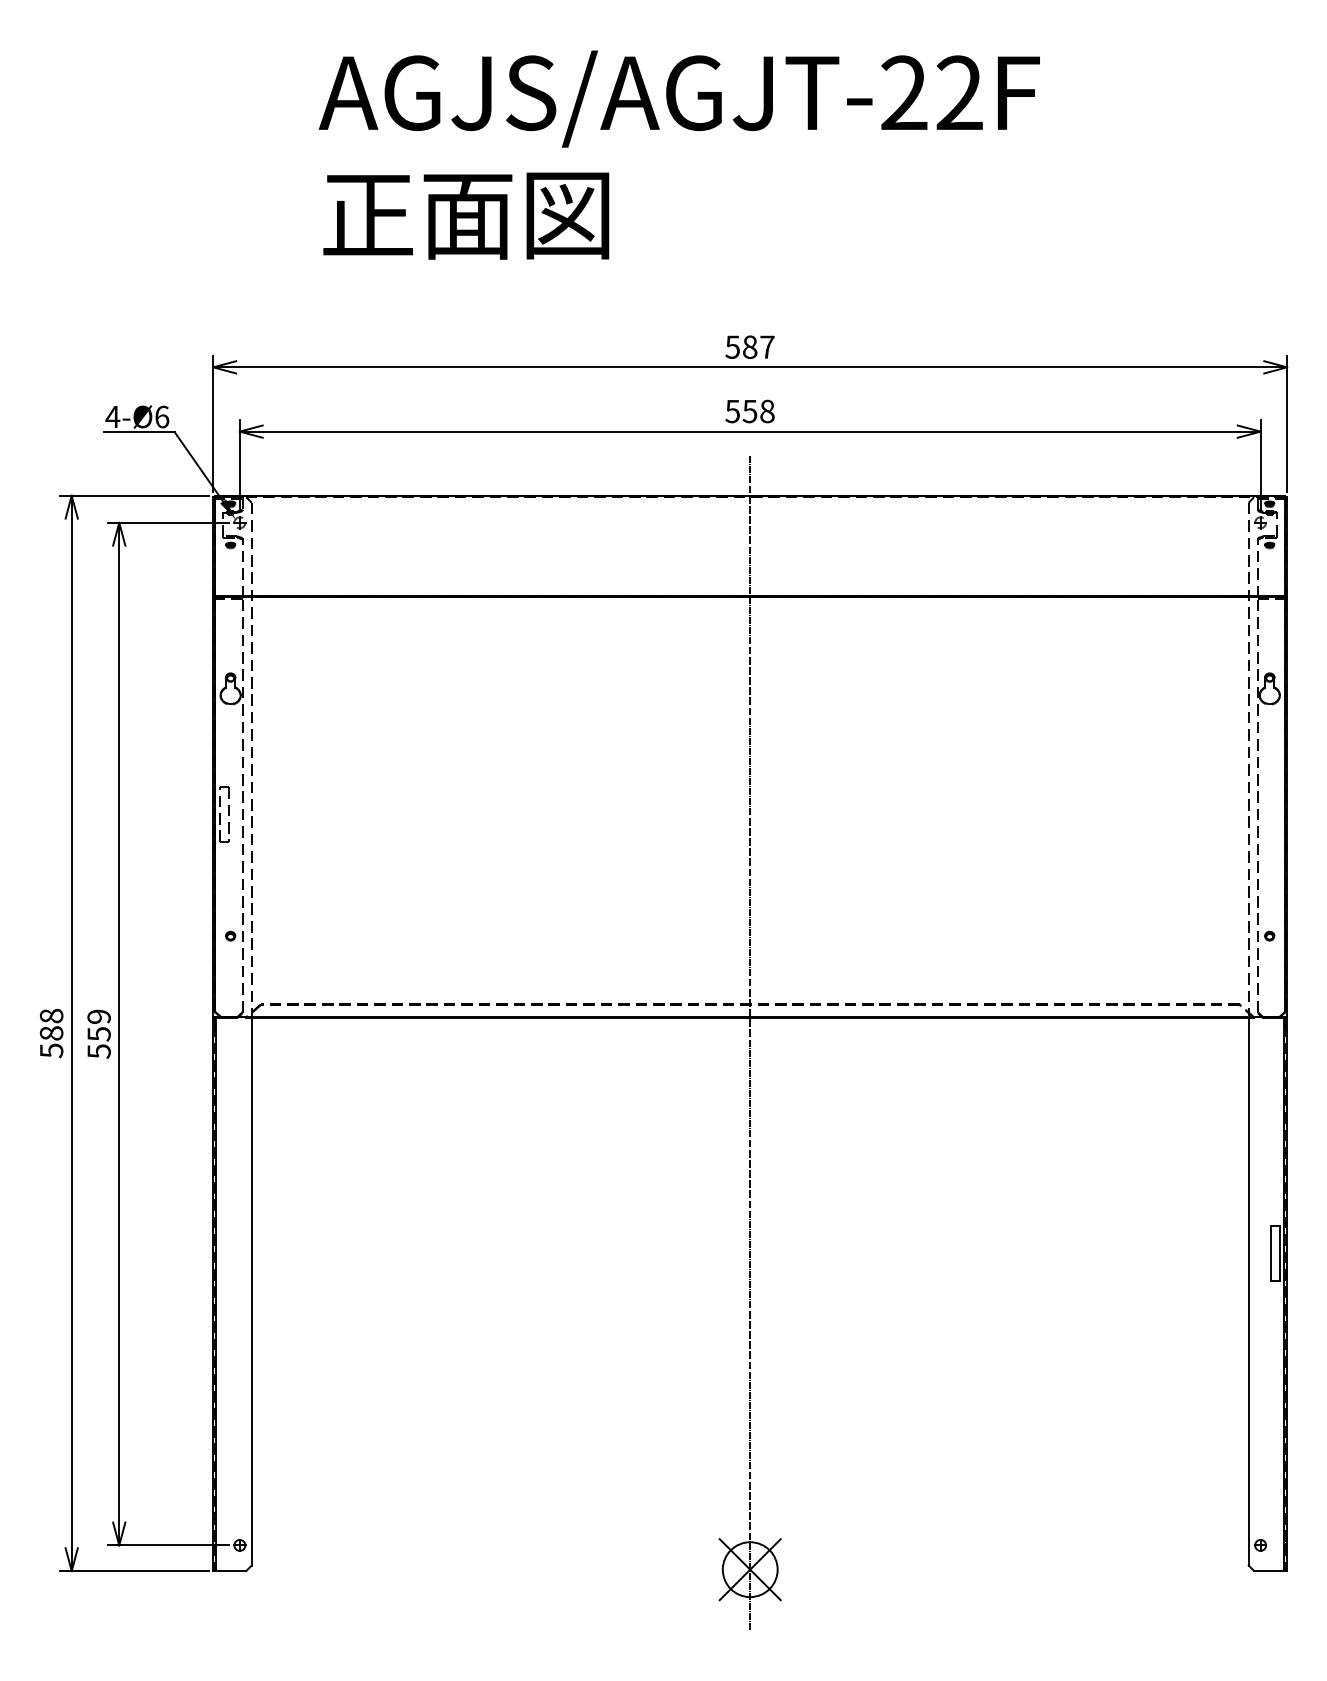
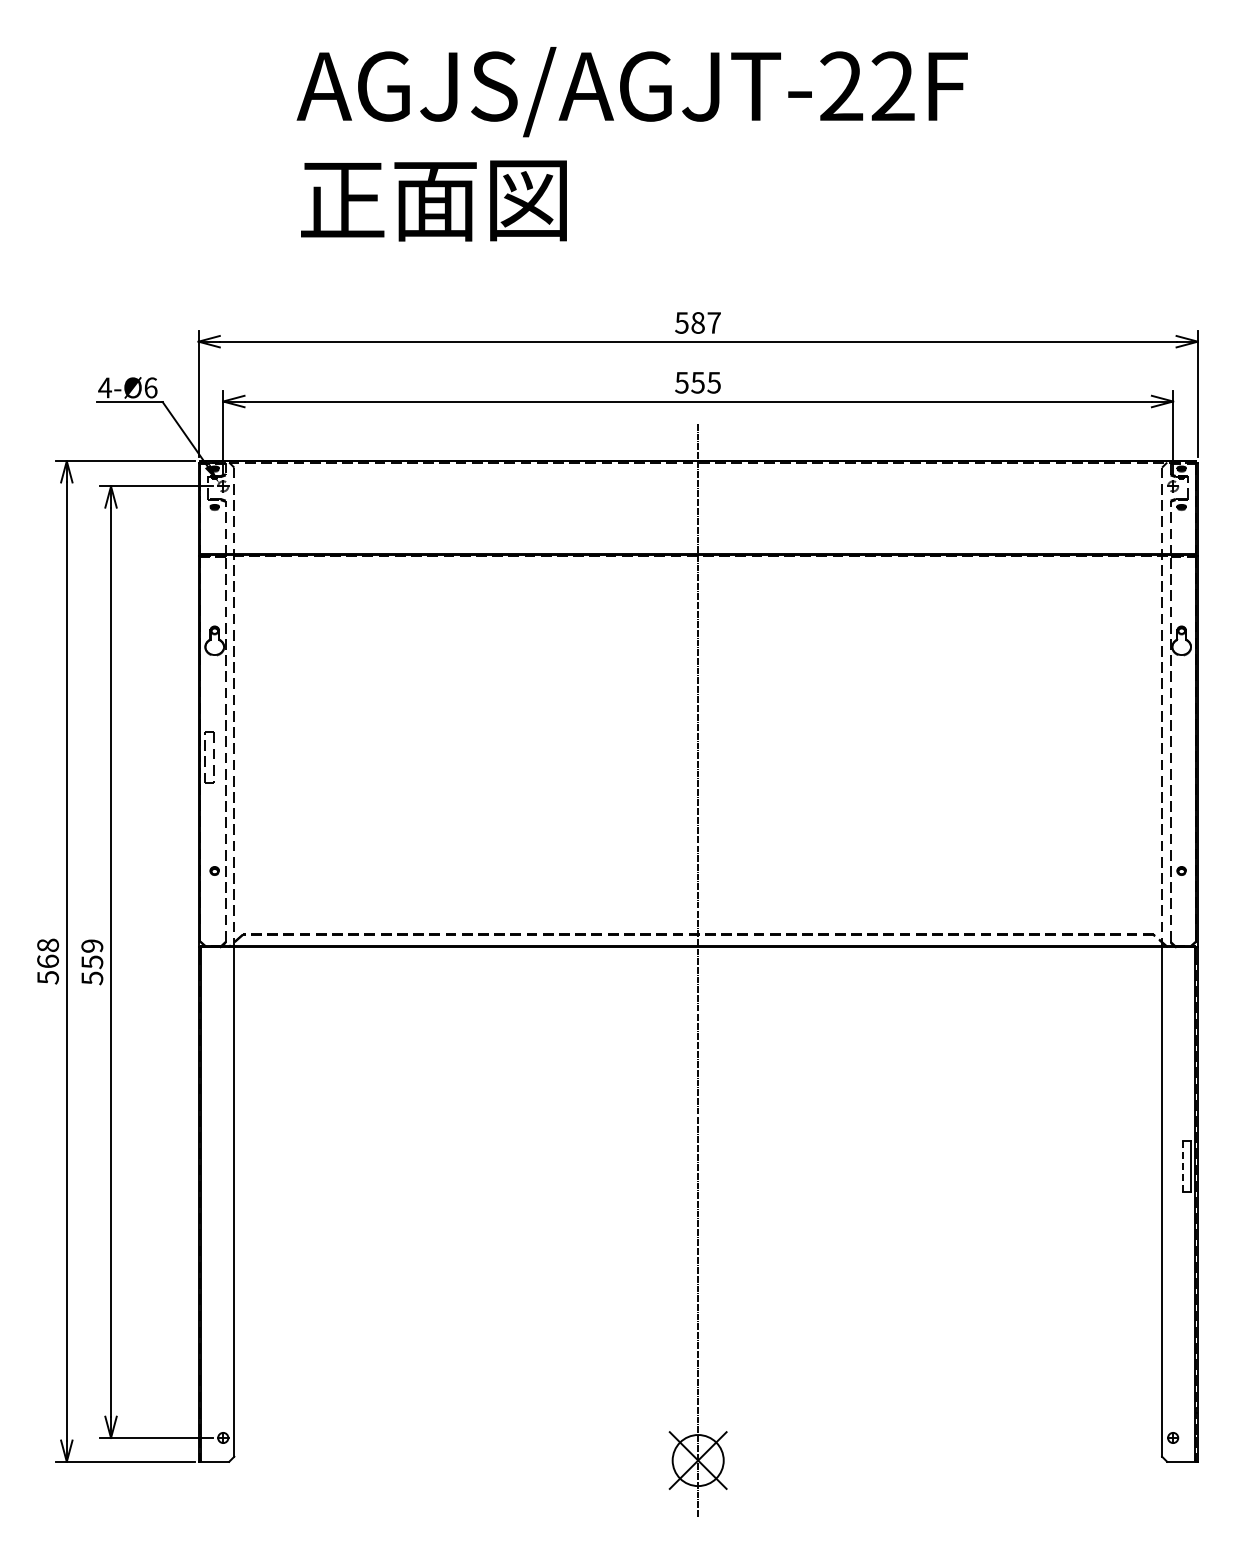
text: (766, 411) -> (713, 382), 558 -> 555
text: (50, 1033) -> (47, 961), 588 -> 568
line: (1270, 1253) -> (1182, 1166), solid -> dashed

